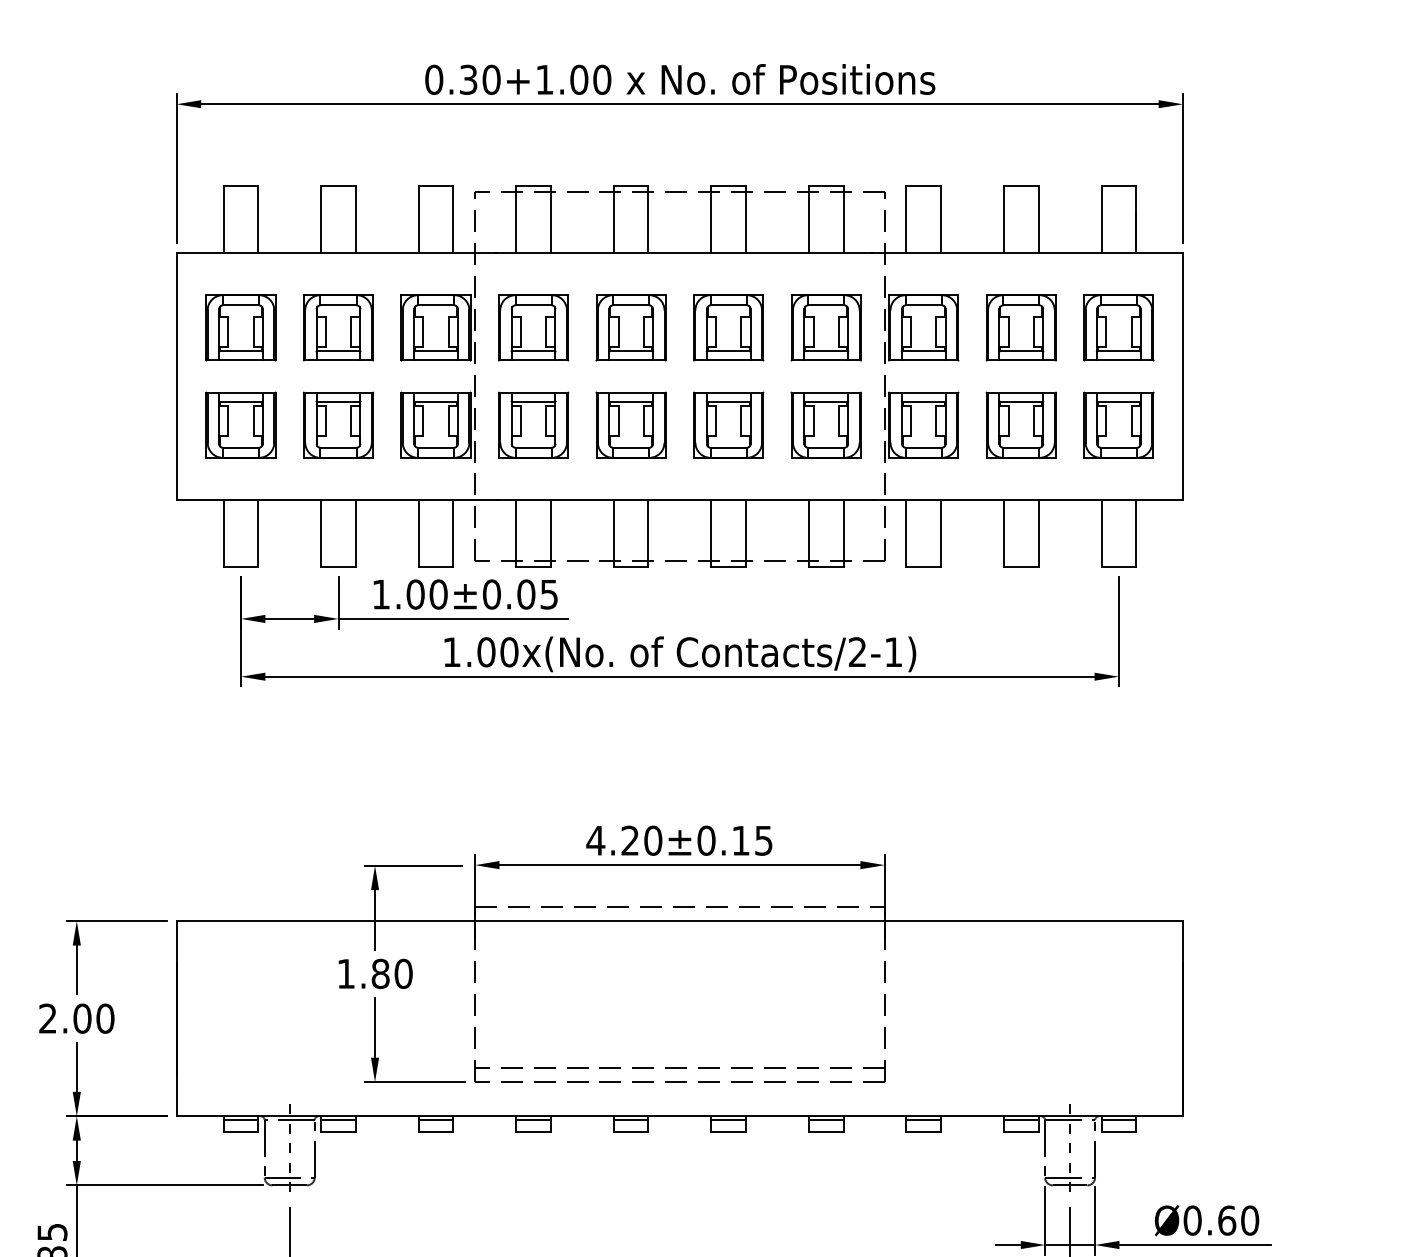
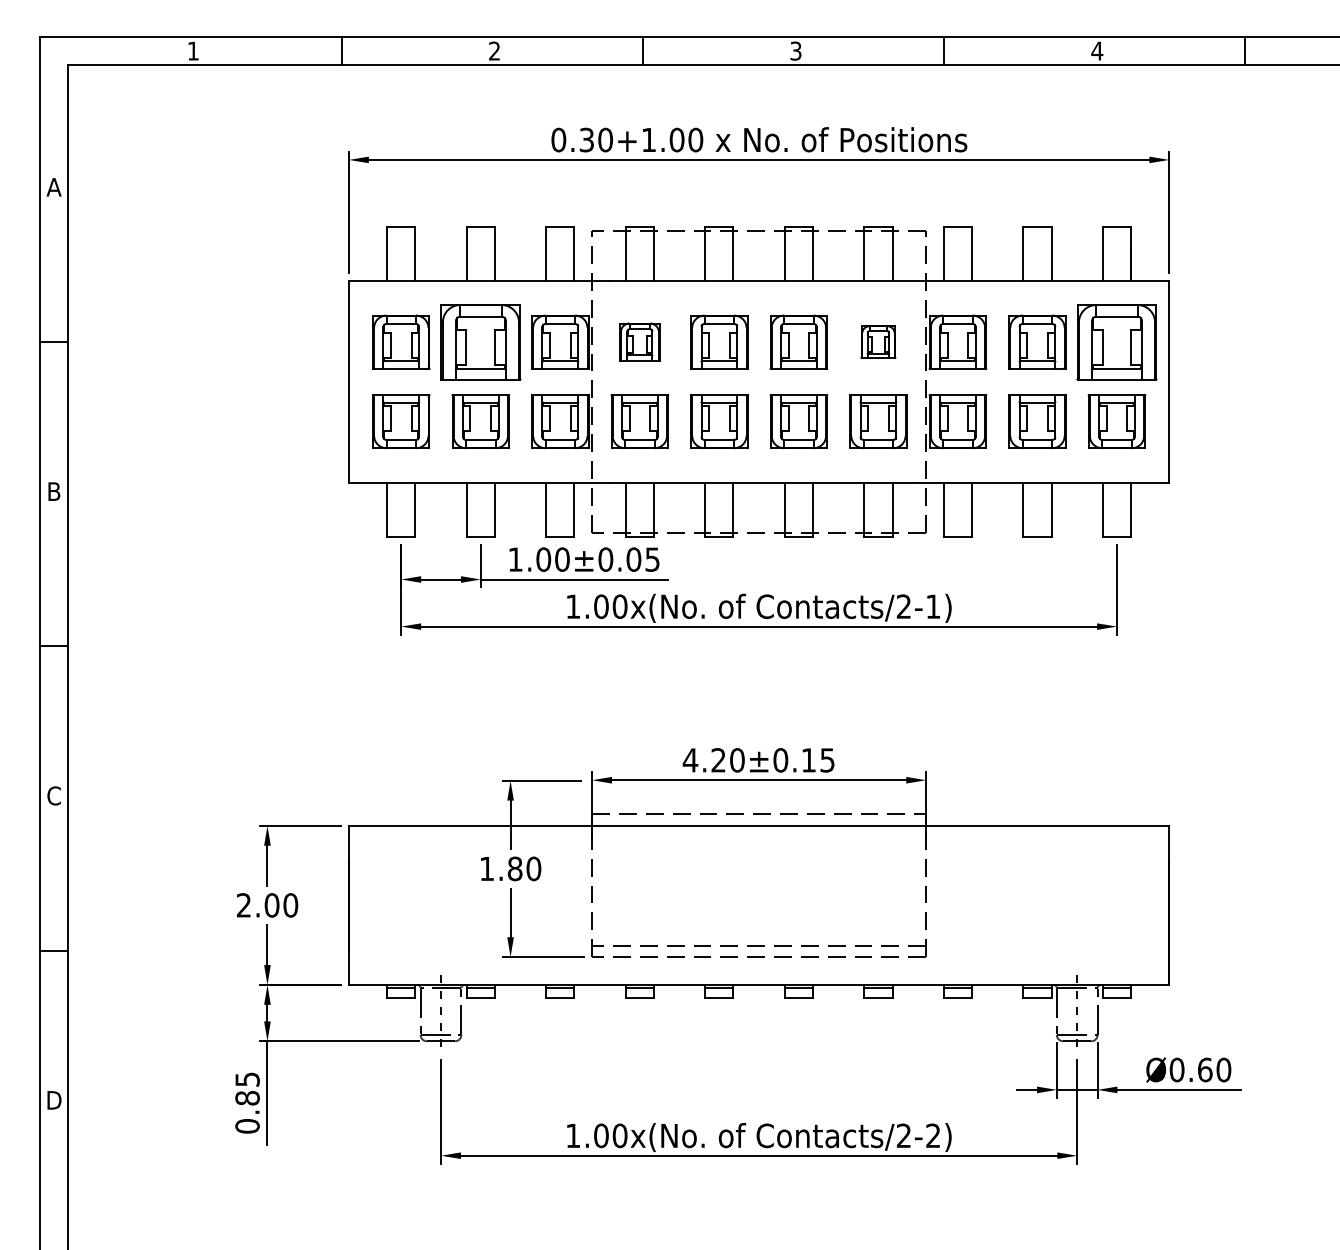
part: (338, 326) -> (480, 341), size x1.4
part: (533, 326) -> (639, 341), size x0.7
part: (826, 326) -> (878, 341), size x0.6
part: (1118, 326) -> (1116, 341), size x1.4

